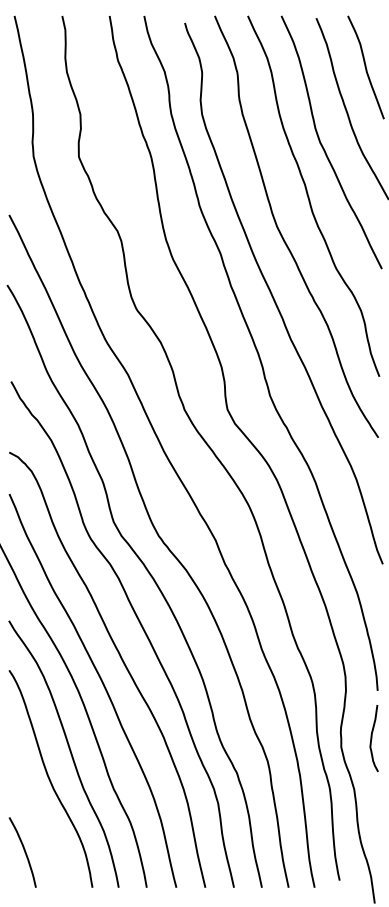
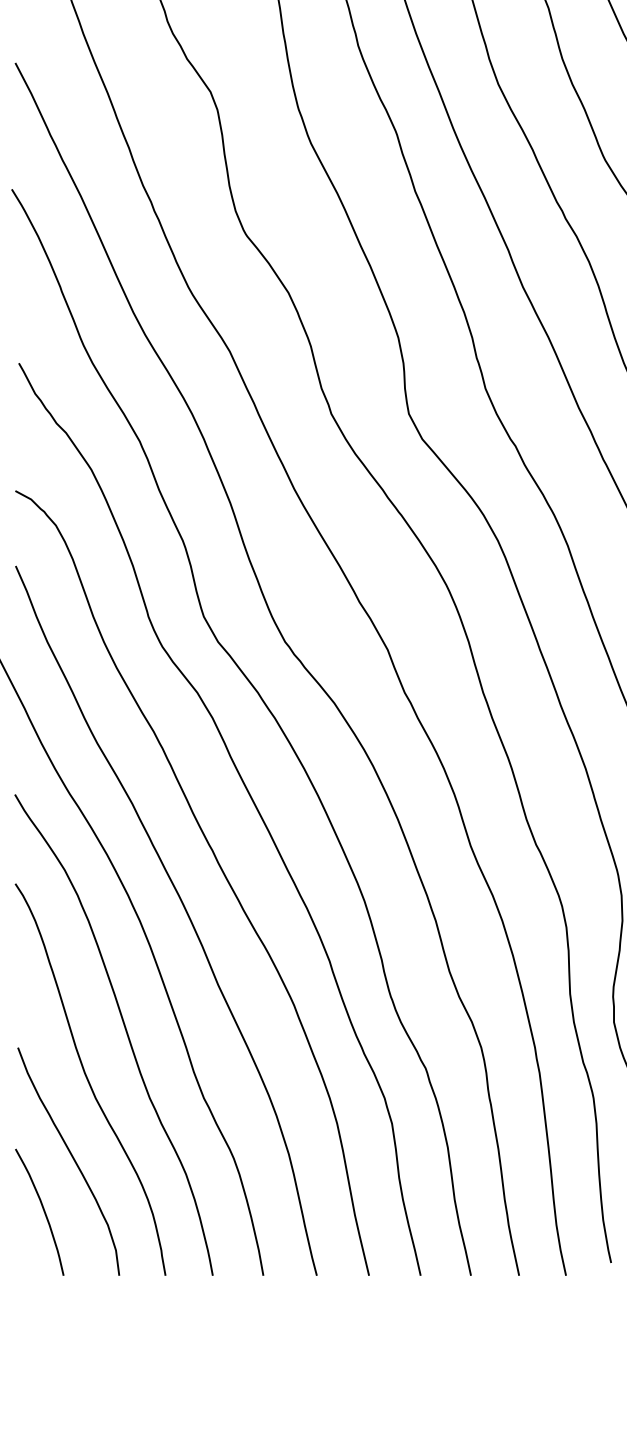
curve: (40, 823) -> (71, 1159), added

